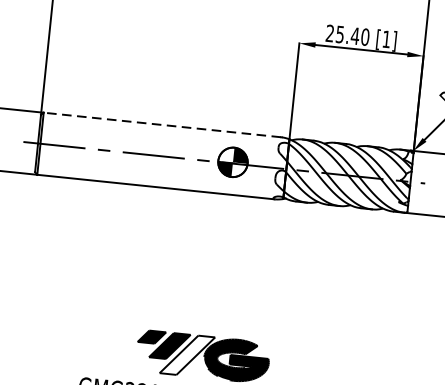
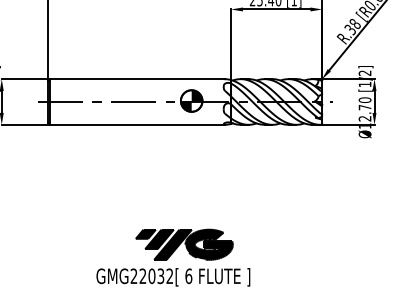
line: (162, 125) -> (137, 79), dashed -> solid
fill: (186, 354) -> (172, 244), added

